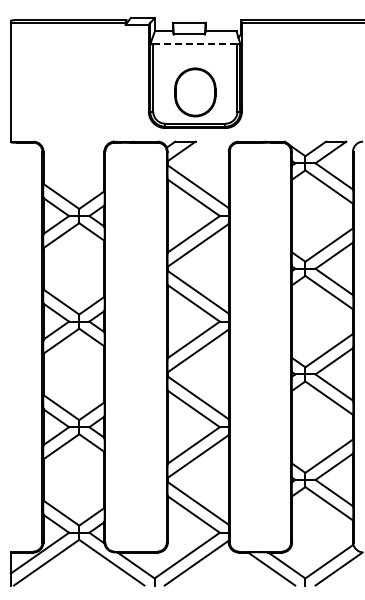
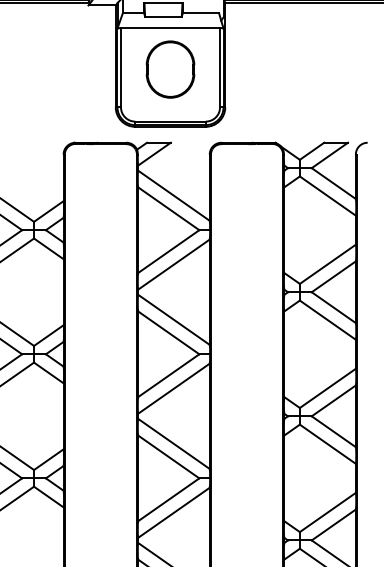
line: (194, 44) -> (169, 28), dashed -> solid
part: (195, 92) -> (170, 69), moved

